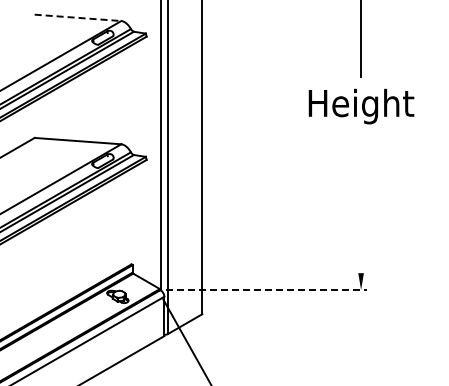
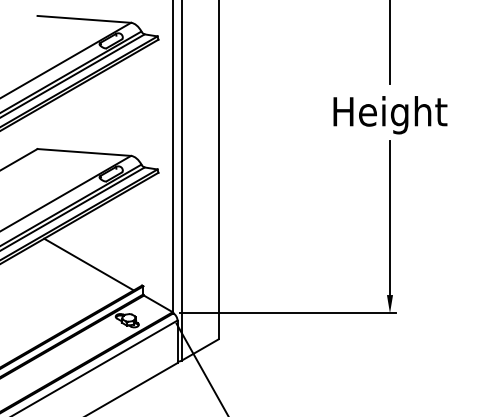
line: (78, 17) -> (84, 18), dashed -> solid
line: (361, 201) -> (390, 217), added
line: (81, 244) -> (88, 264), added
line: (267, 290) -> (288, 313), dashed -> solid

